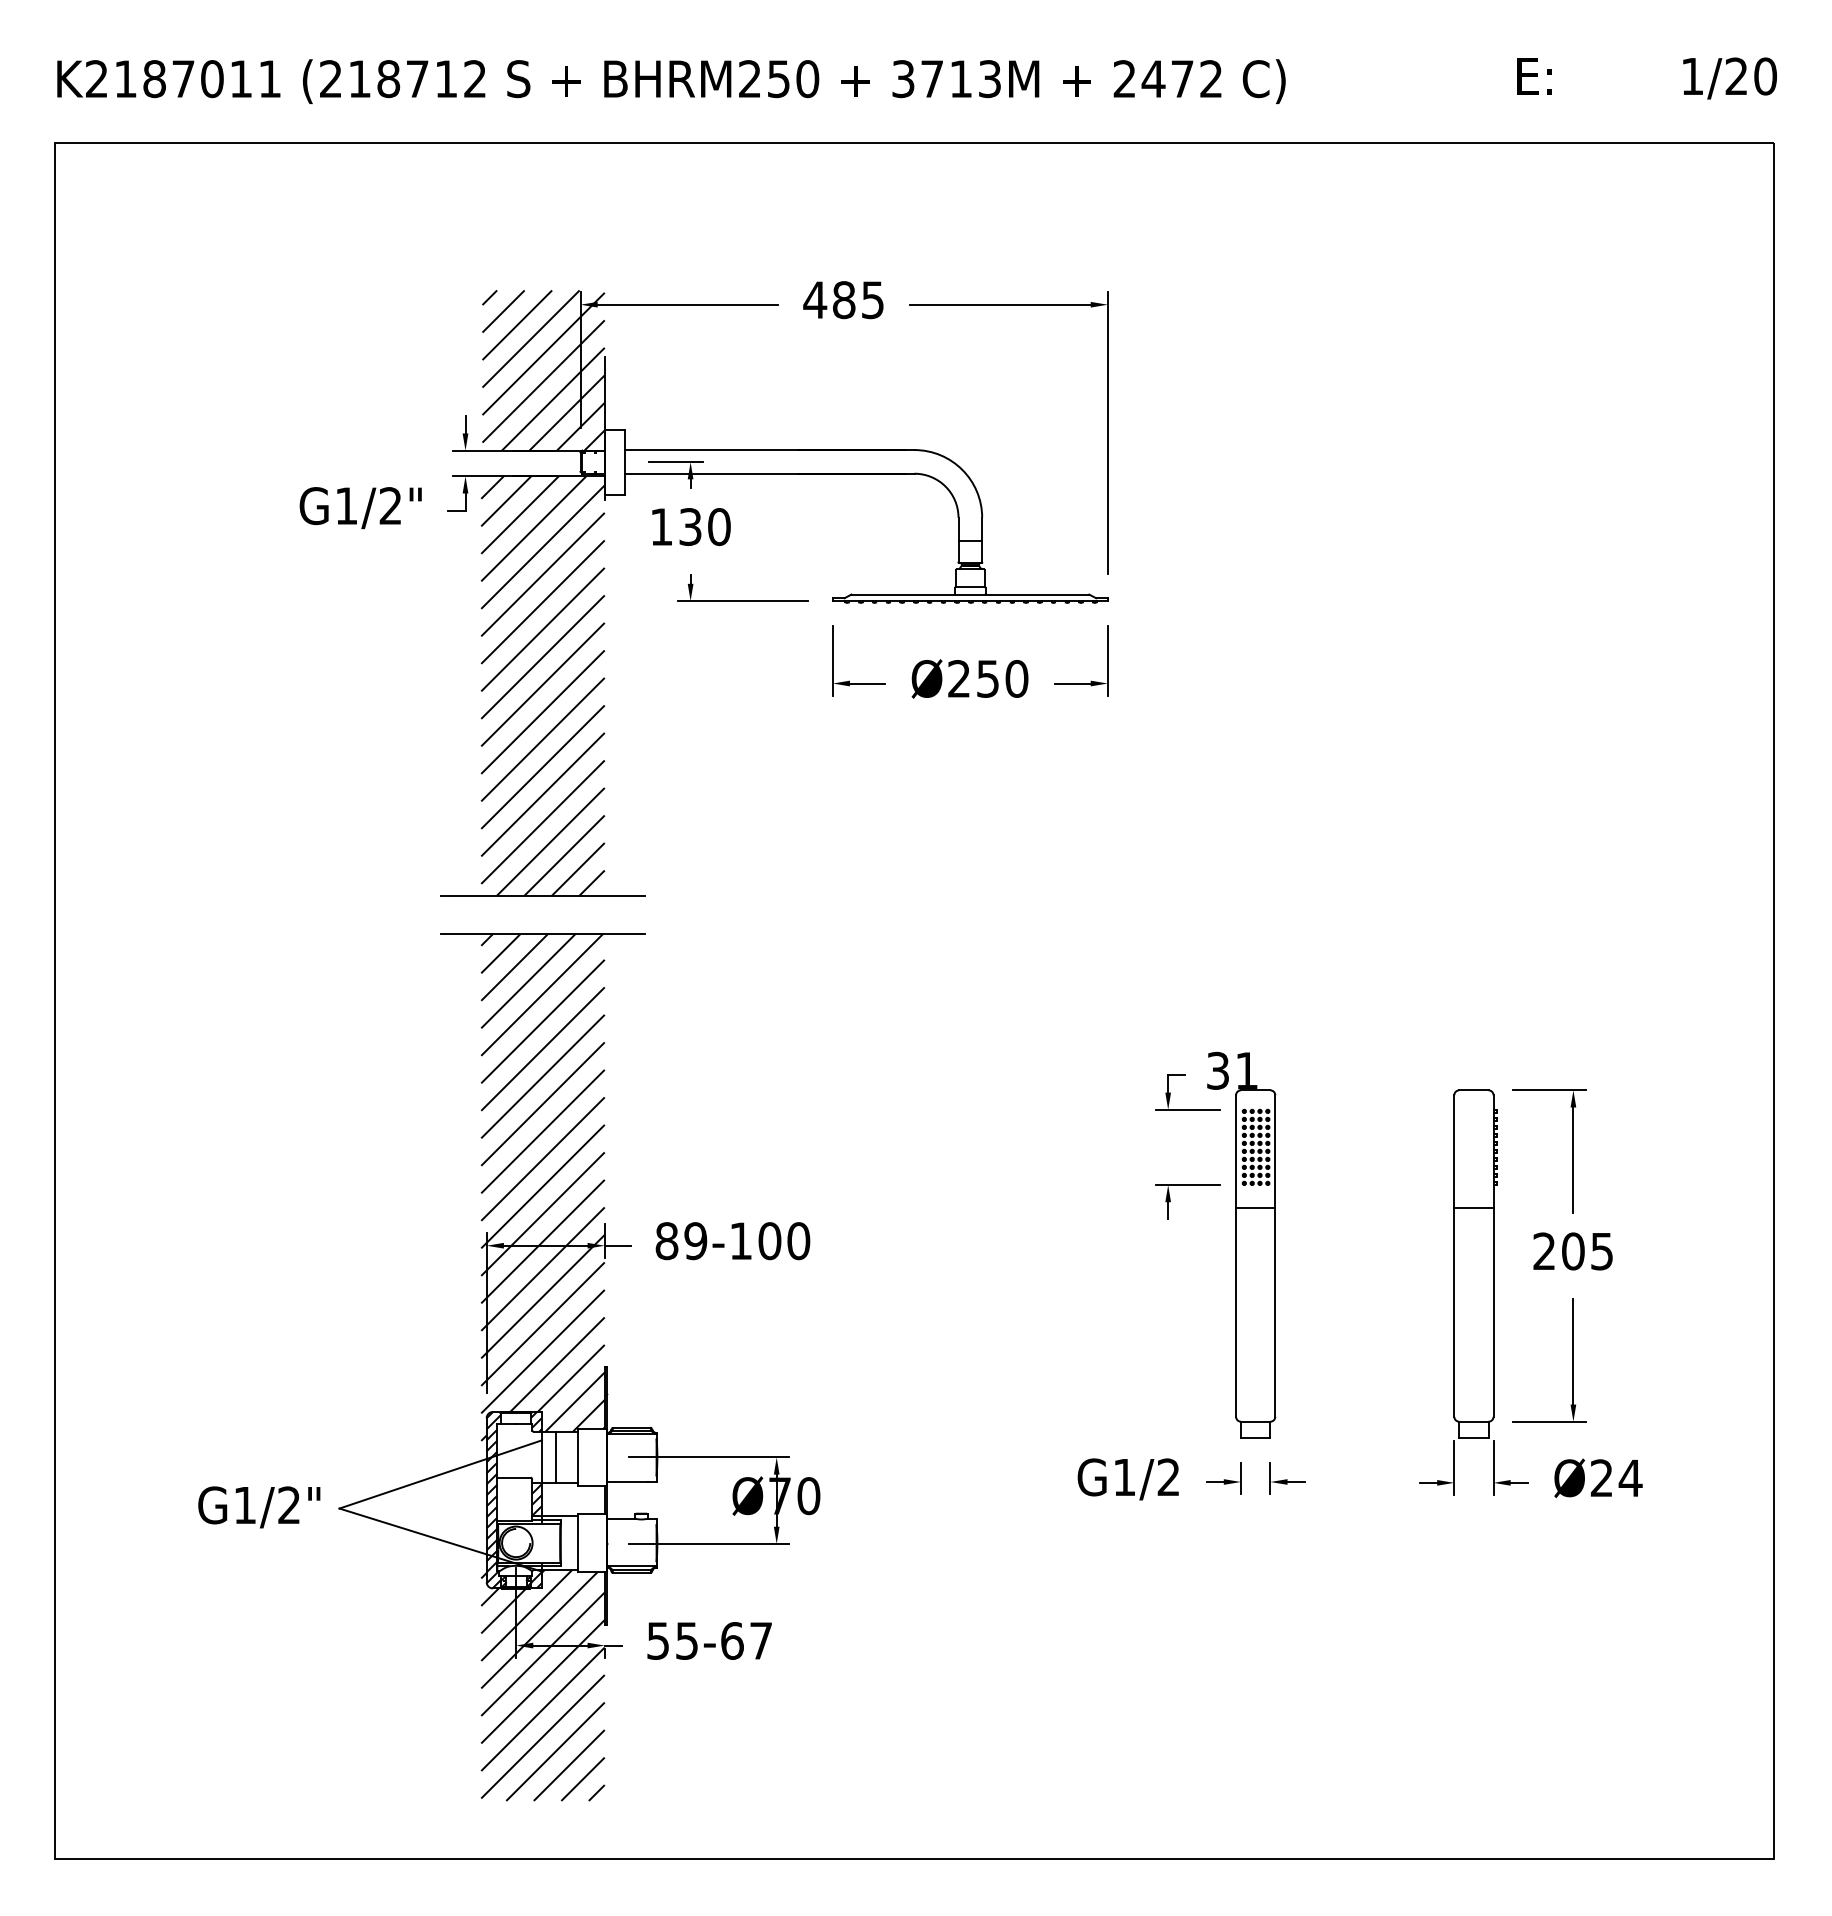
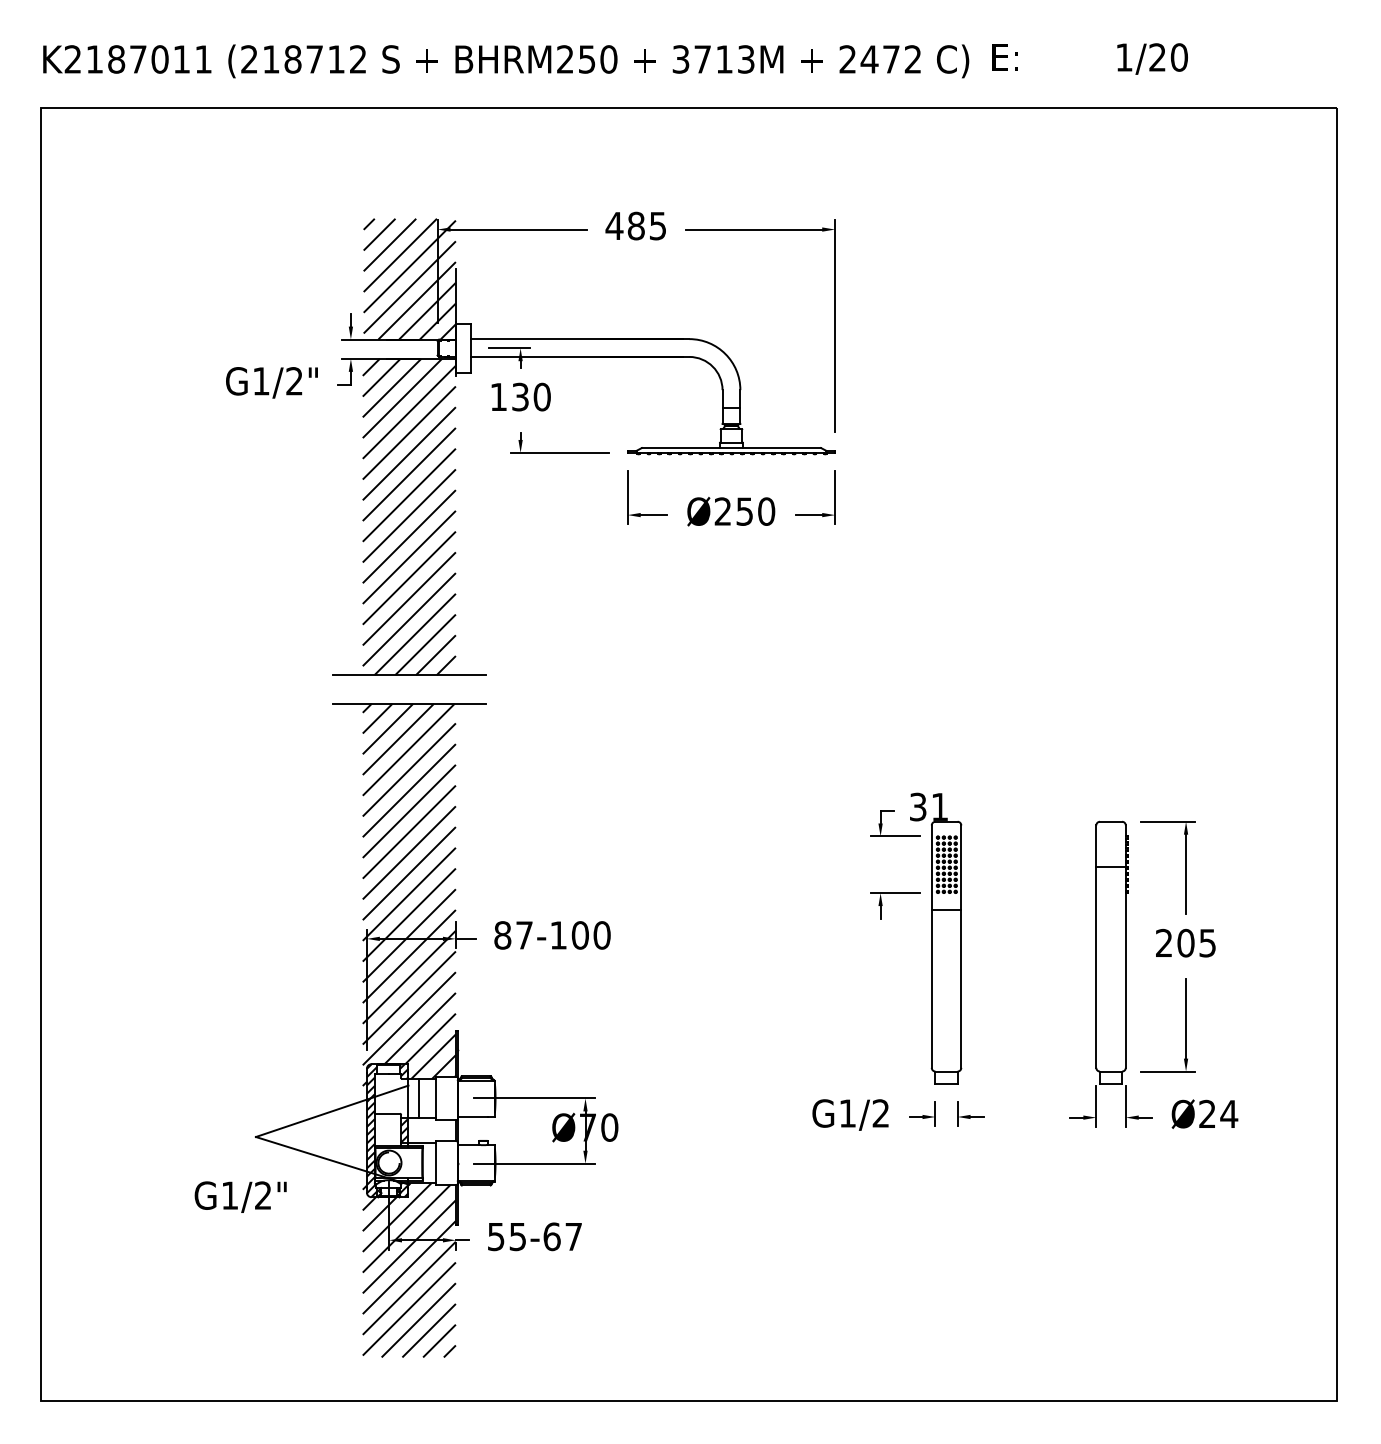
text: (1646, 78) -> (1089, 59), moved
line: (1473, 1207) -> (1110, 866), moved
text: (695, 1241) -> (524, 935), 89-100 -> 87-100
text: (259, 1507) -> (240, 1197), moved

